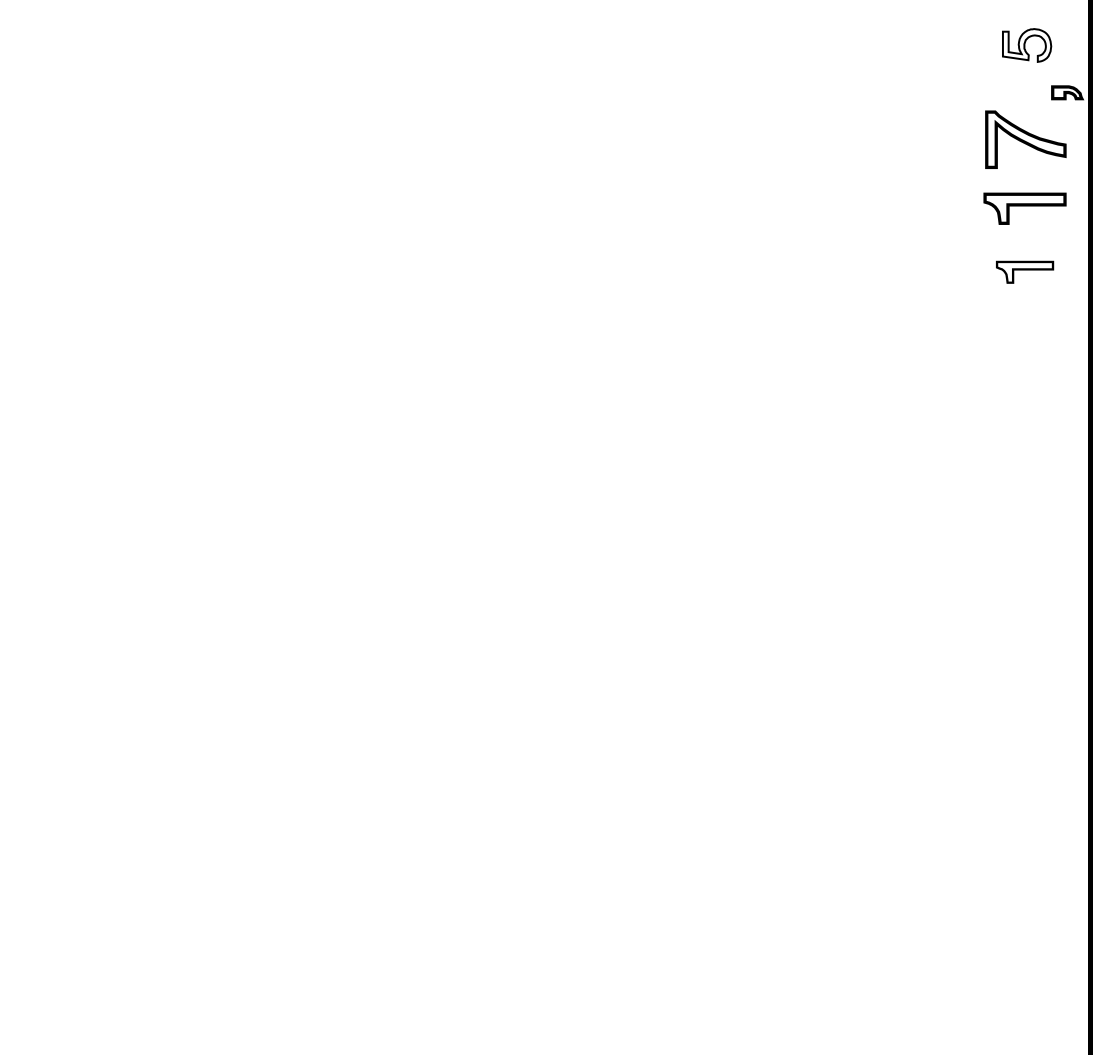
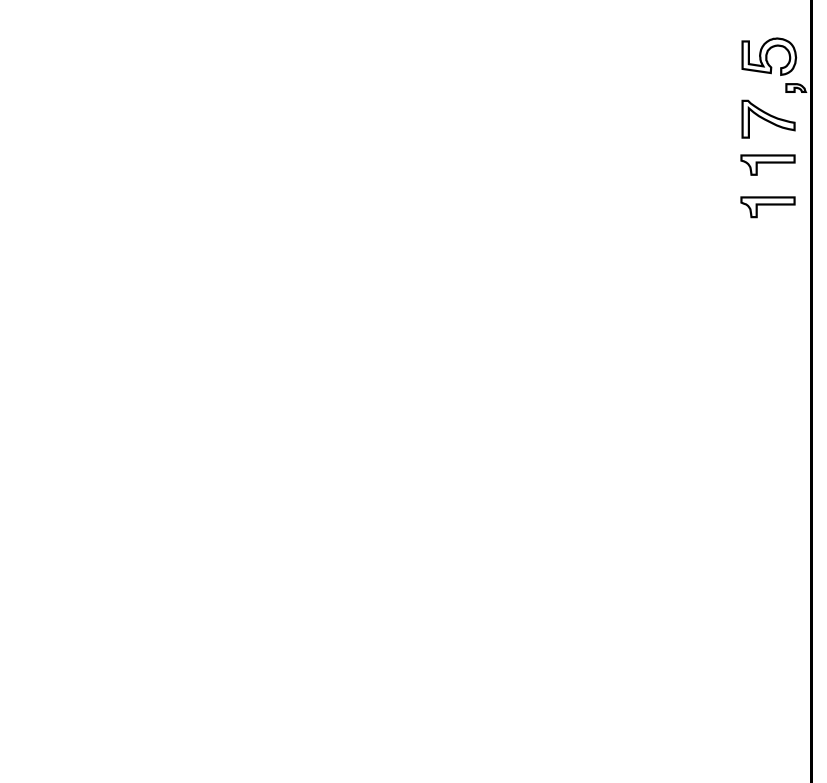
part: (1027, 45) -> (769, 56), size x1.67
part: (1024, 272) -> (767, 207), size x1.43

